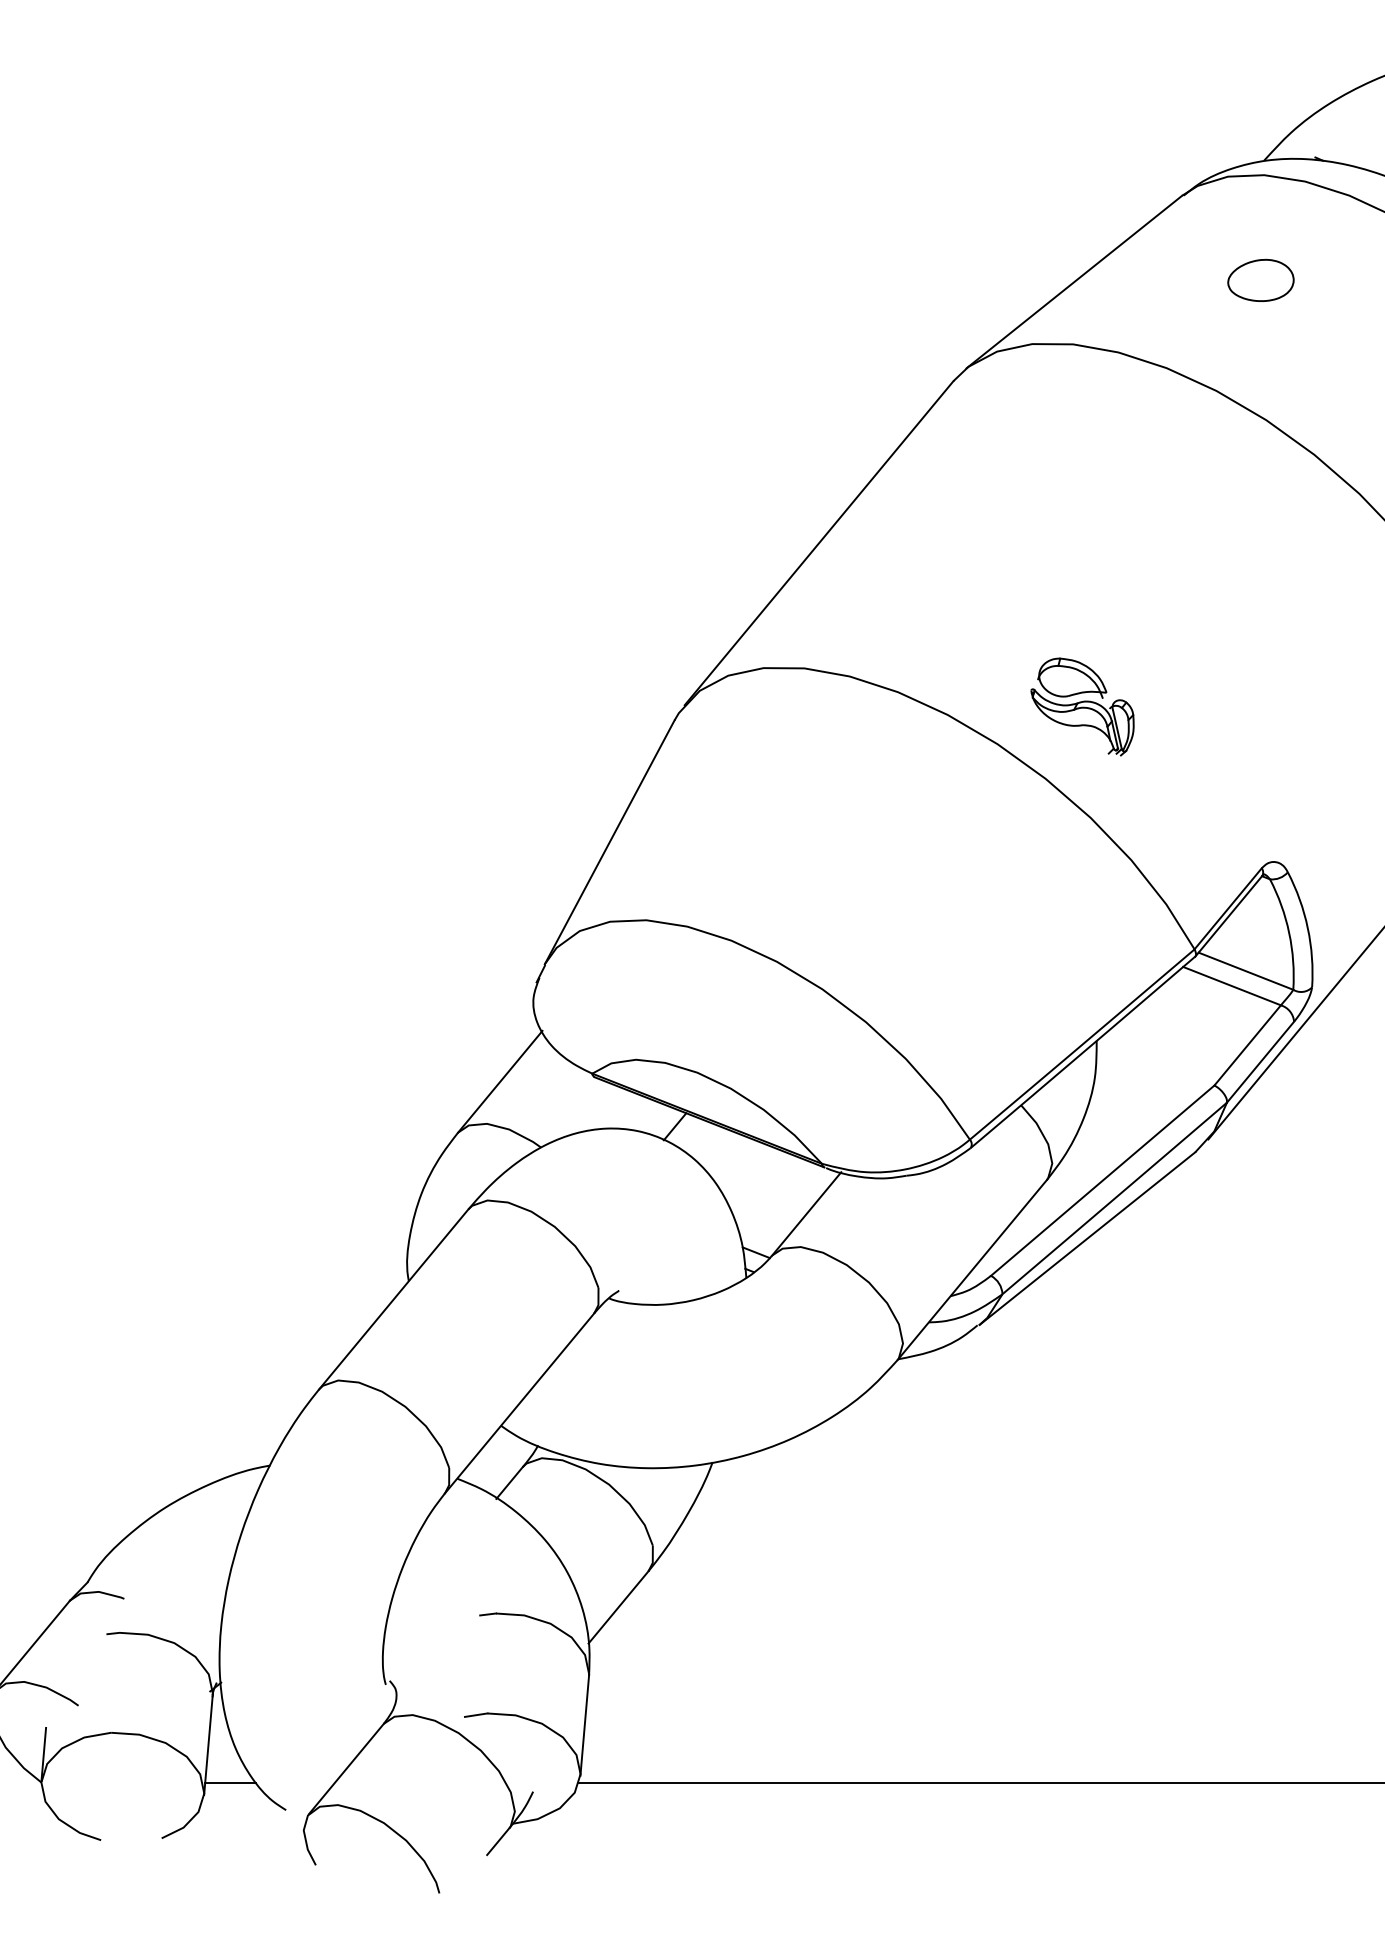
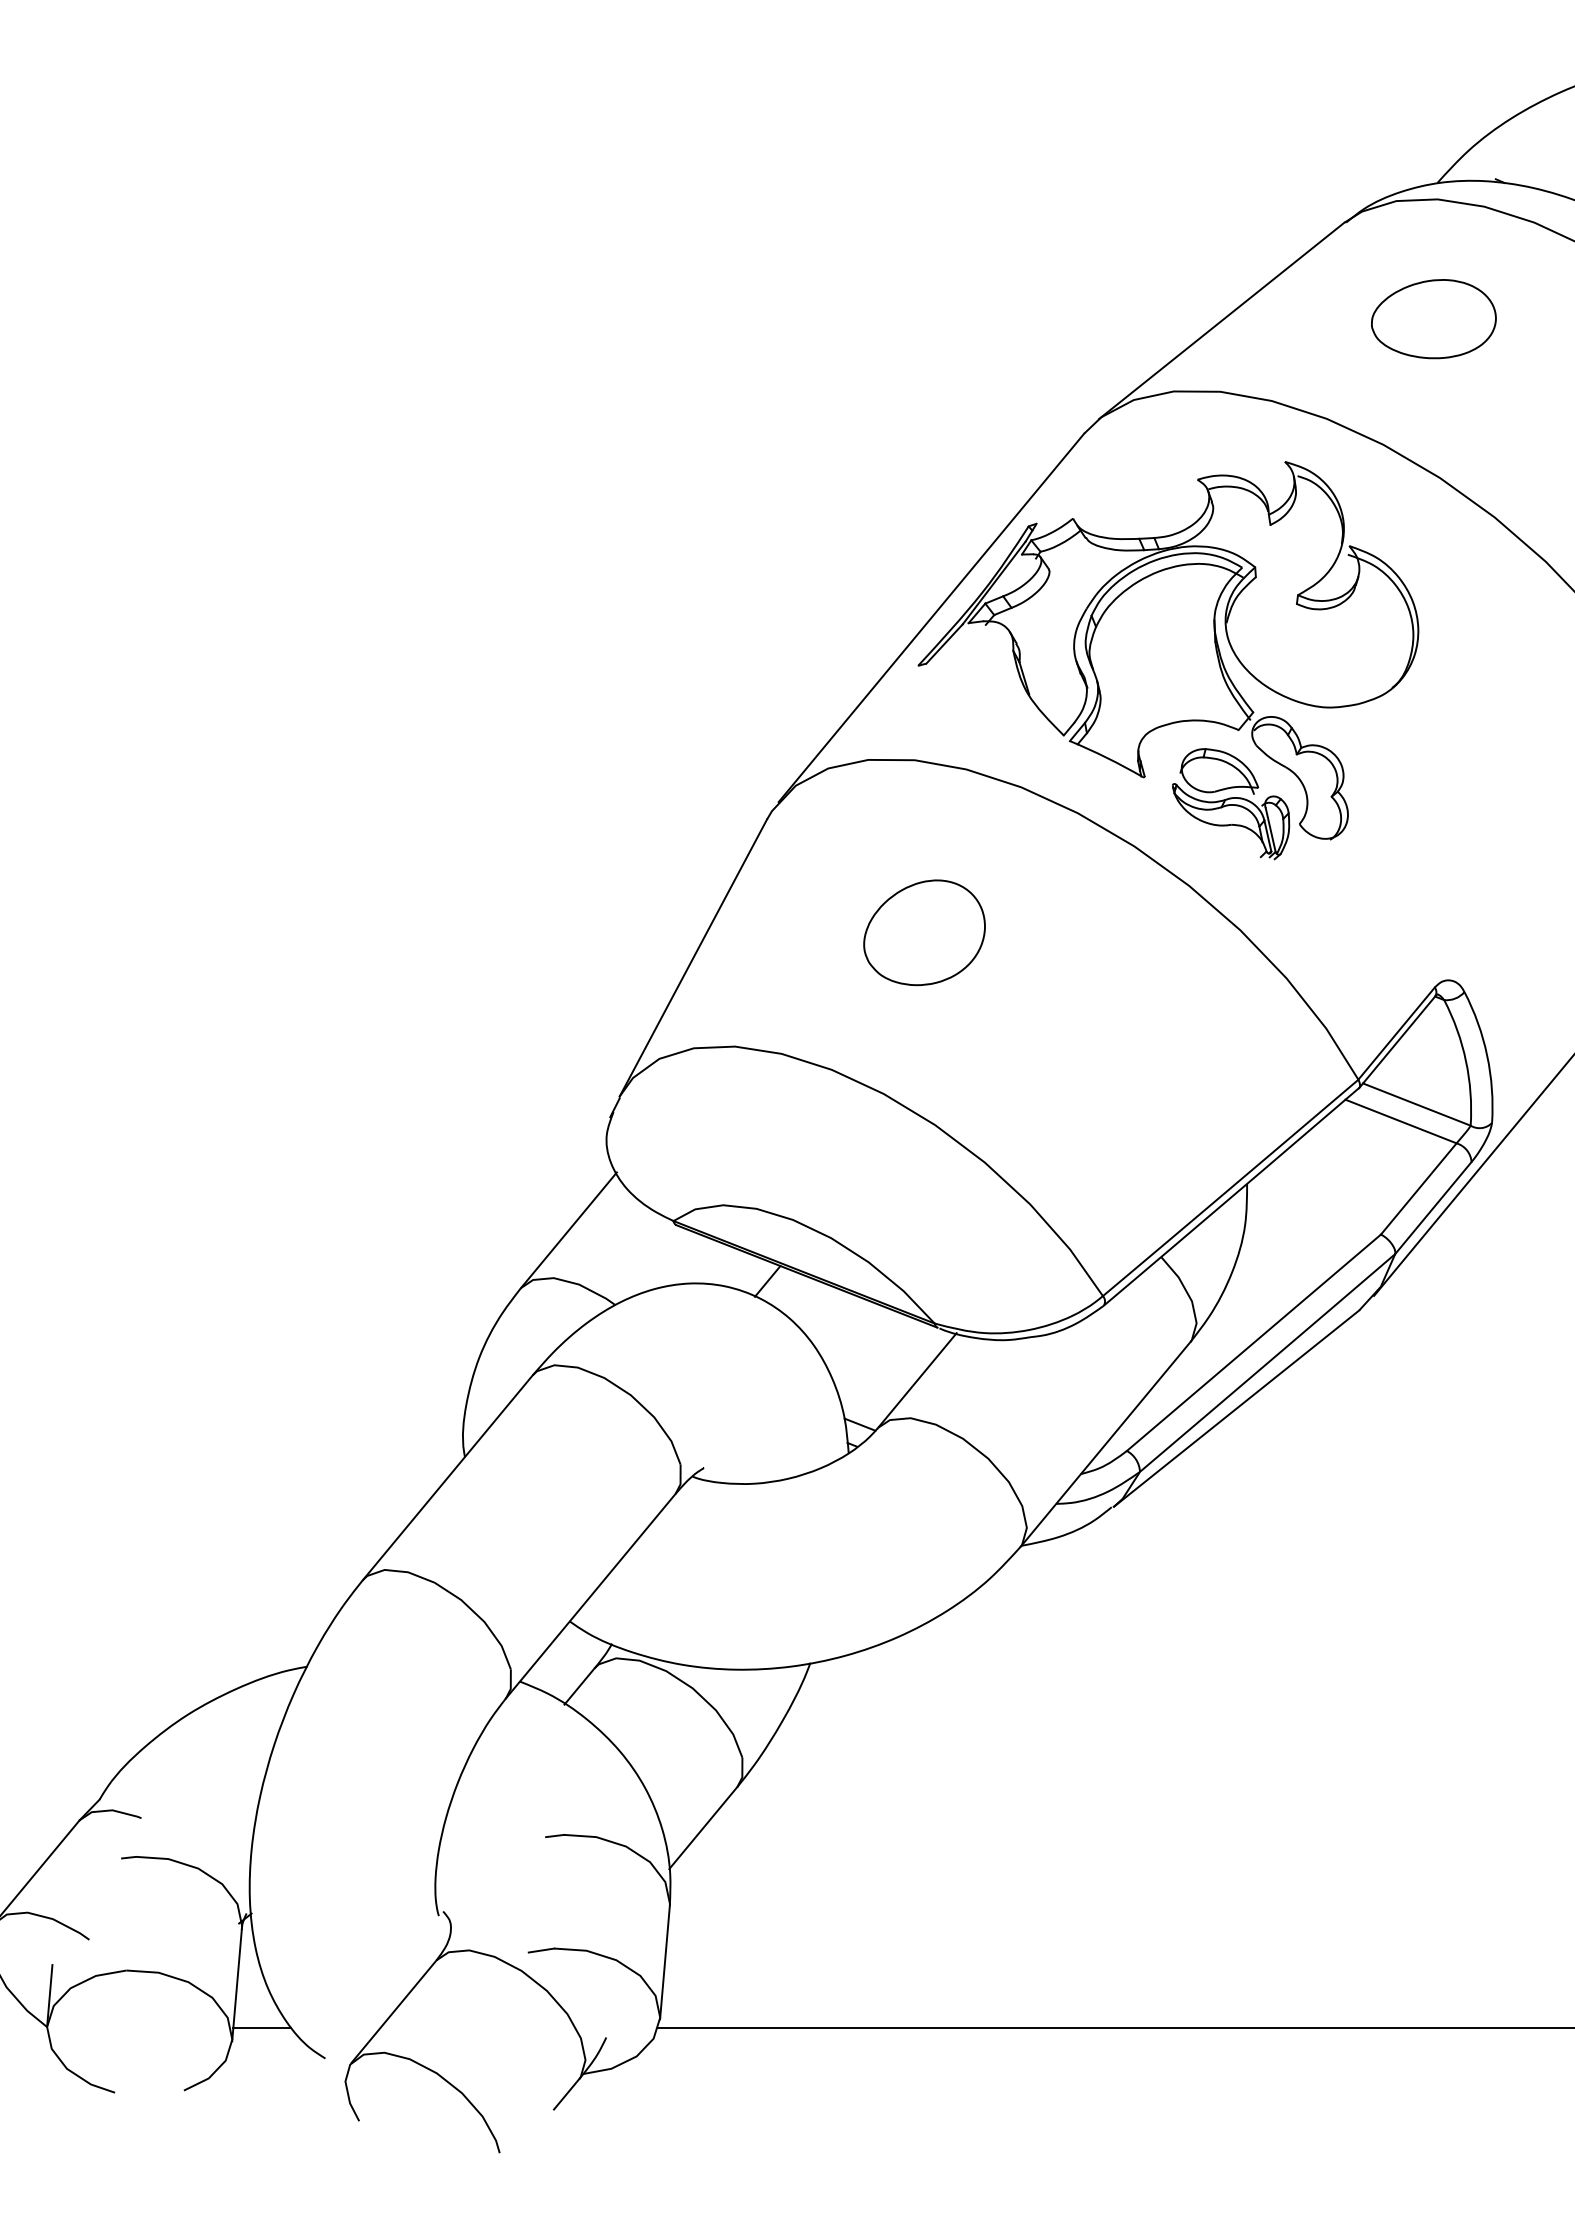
part: (1260, 280) -> (1433, 319), size x1.67
part: (1027, 571) -> (1168, 650), added
part: (813, 820) -> (925, 933), added

